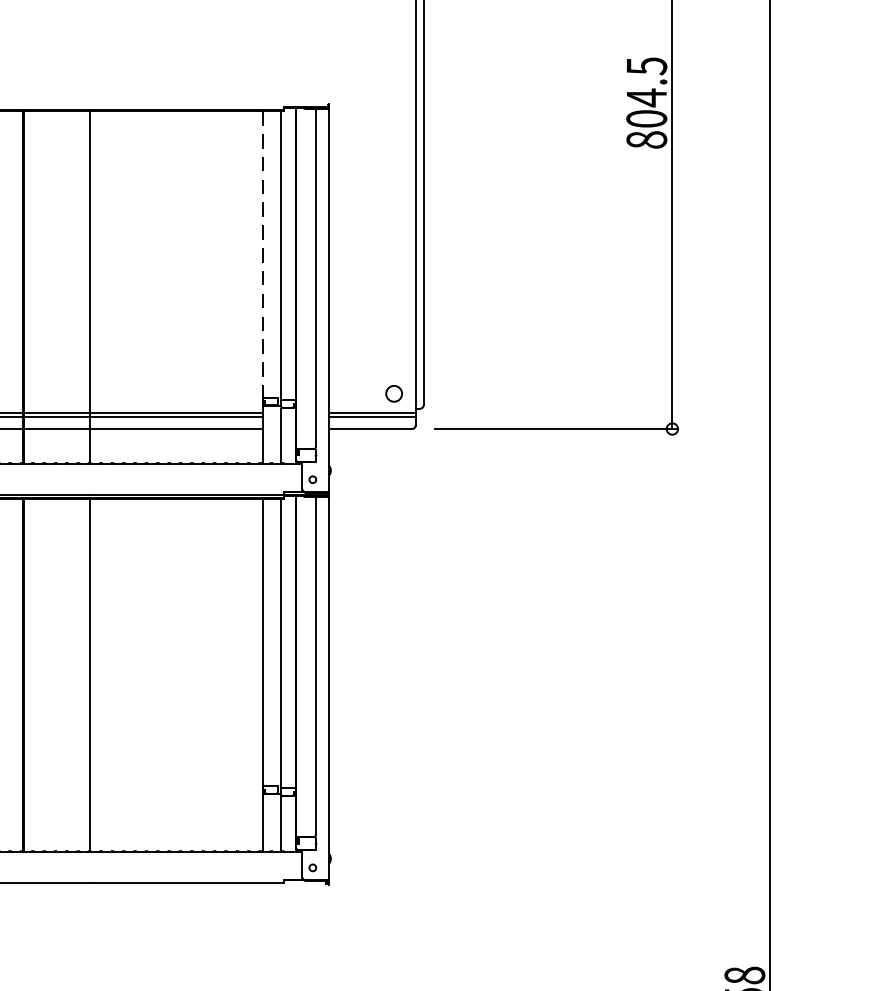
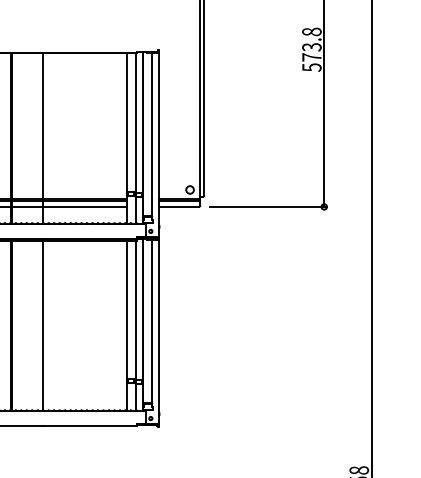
text: (645, 102) -> (311, 49), 804.5 -> 573.8
line: (262, 255) -> (126, 123), dashed -> solid

